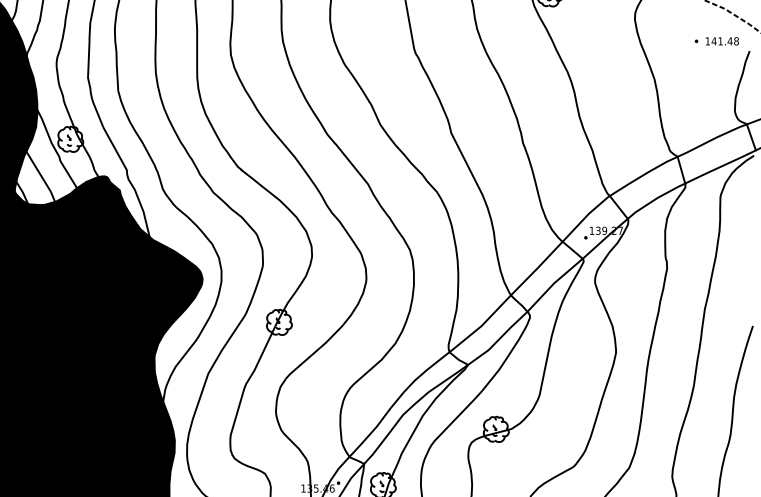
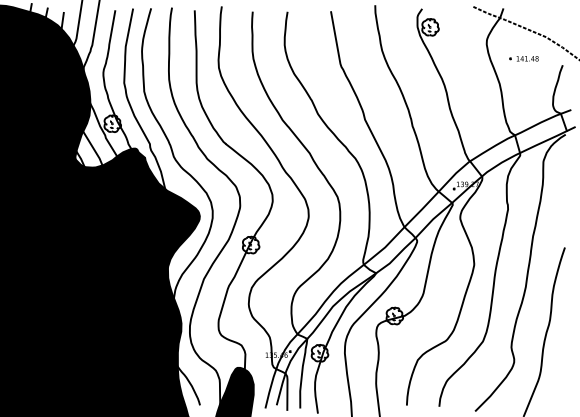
part: (716, 40) -> (523, 58), moved

